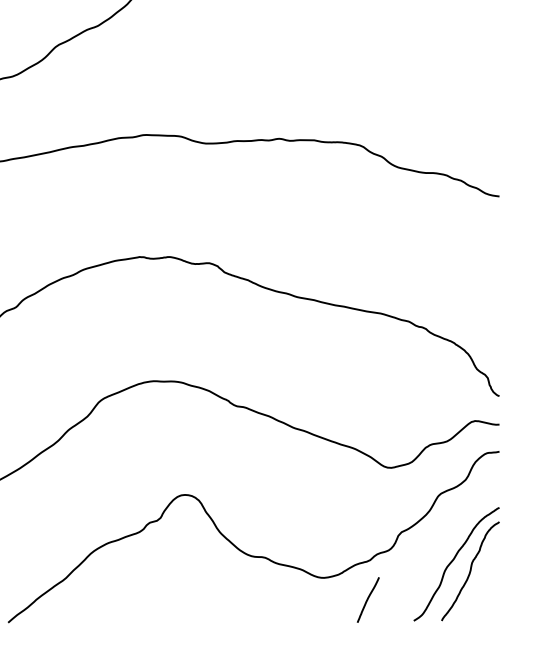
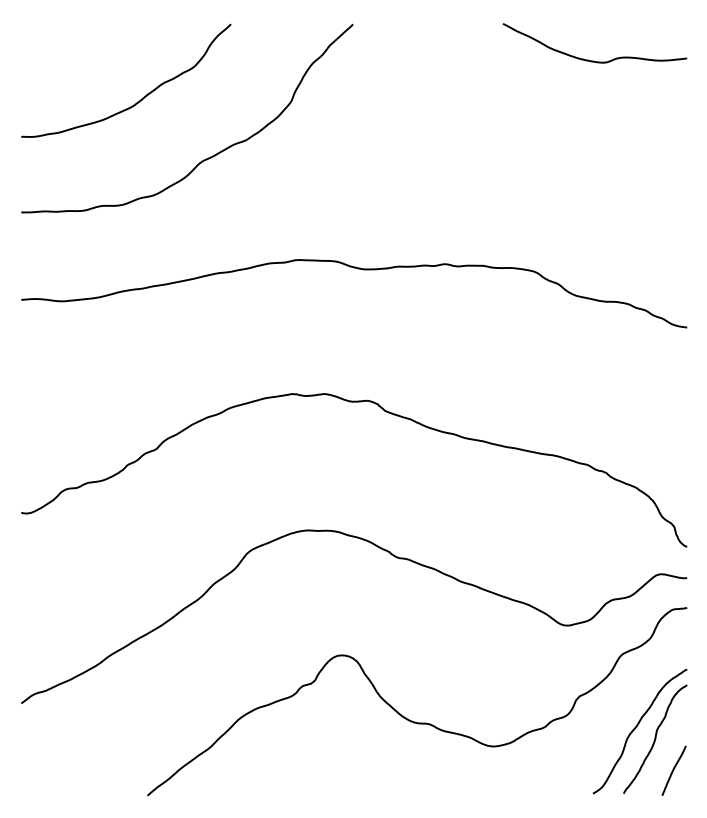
line: (367, 599) -> (673, 770), moved

